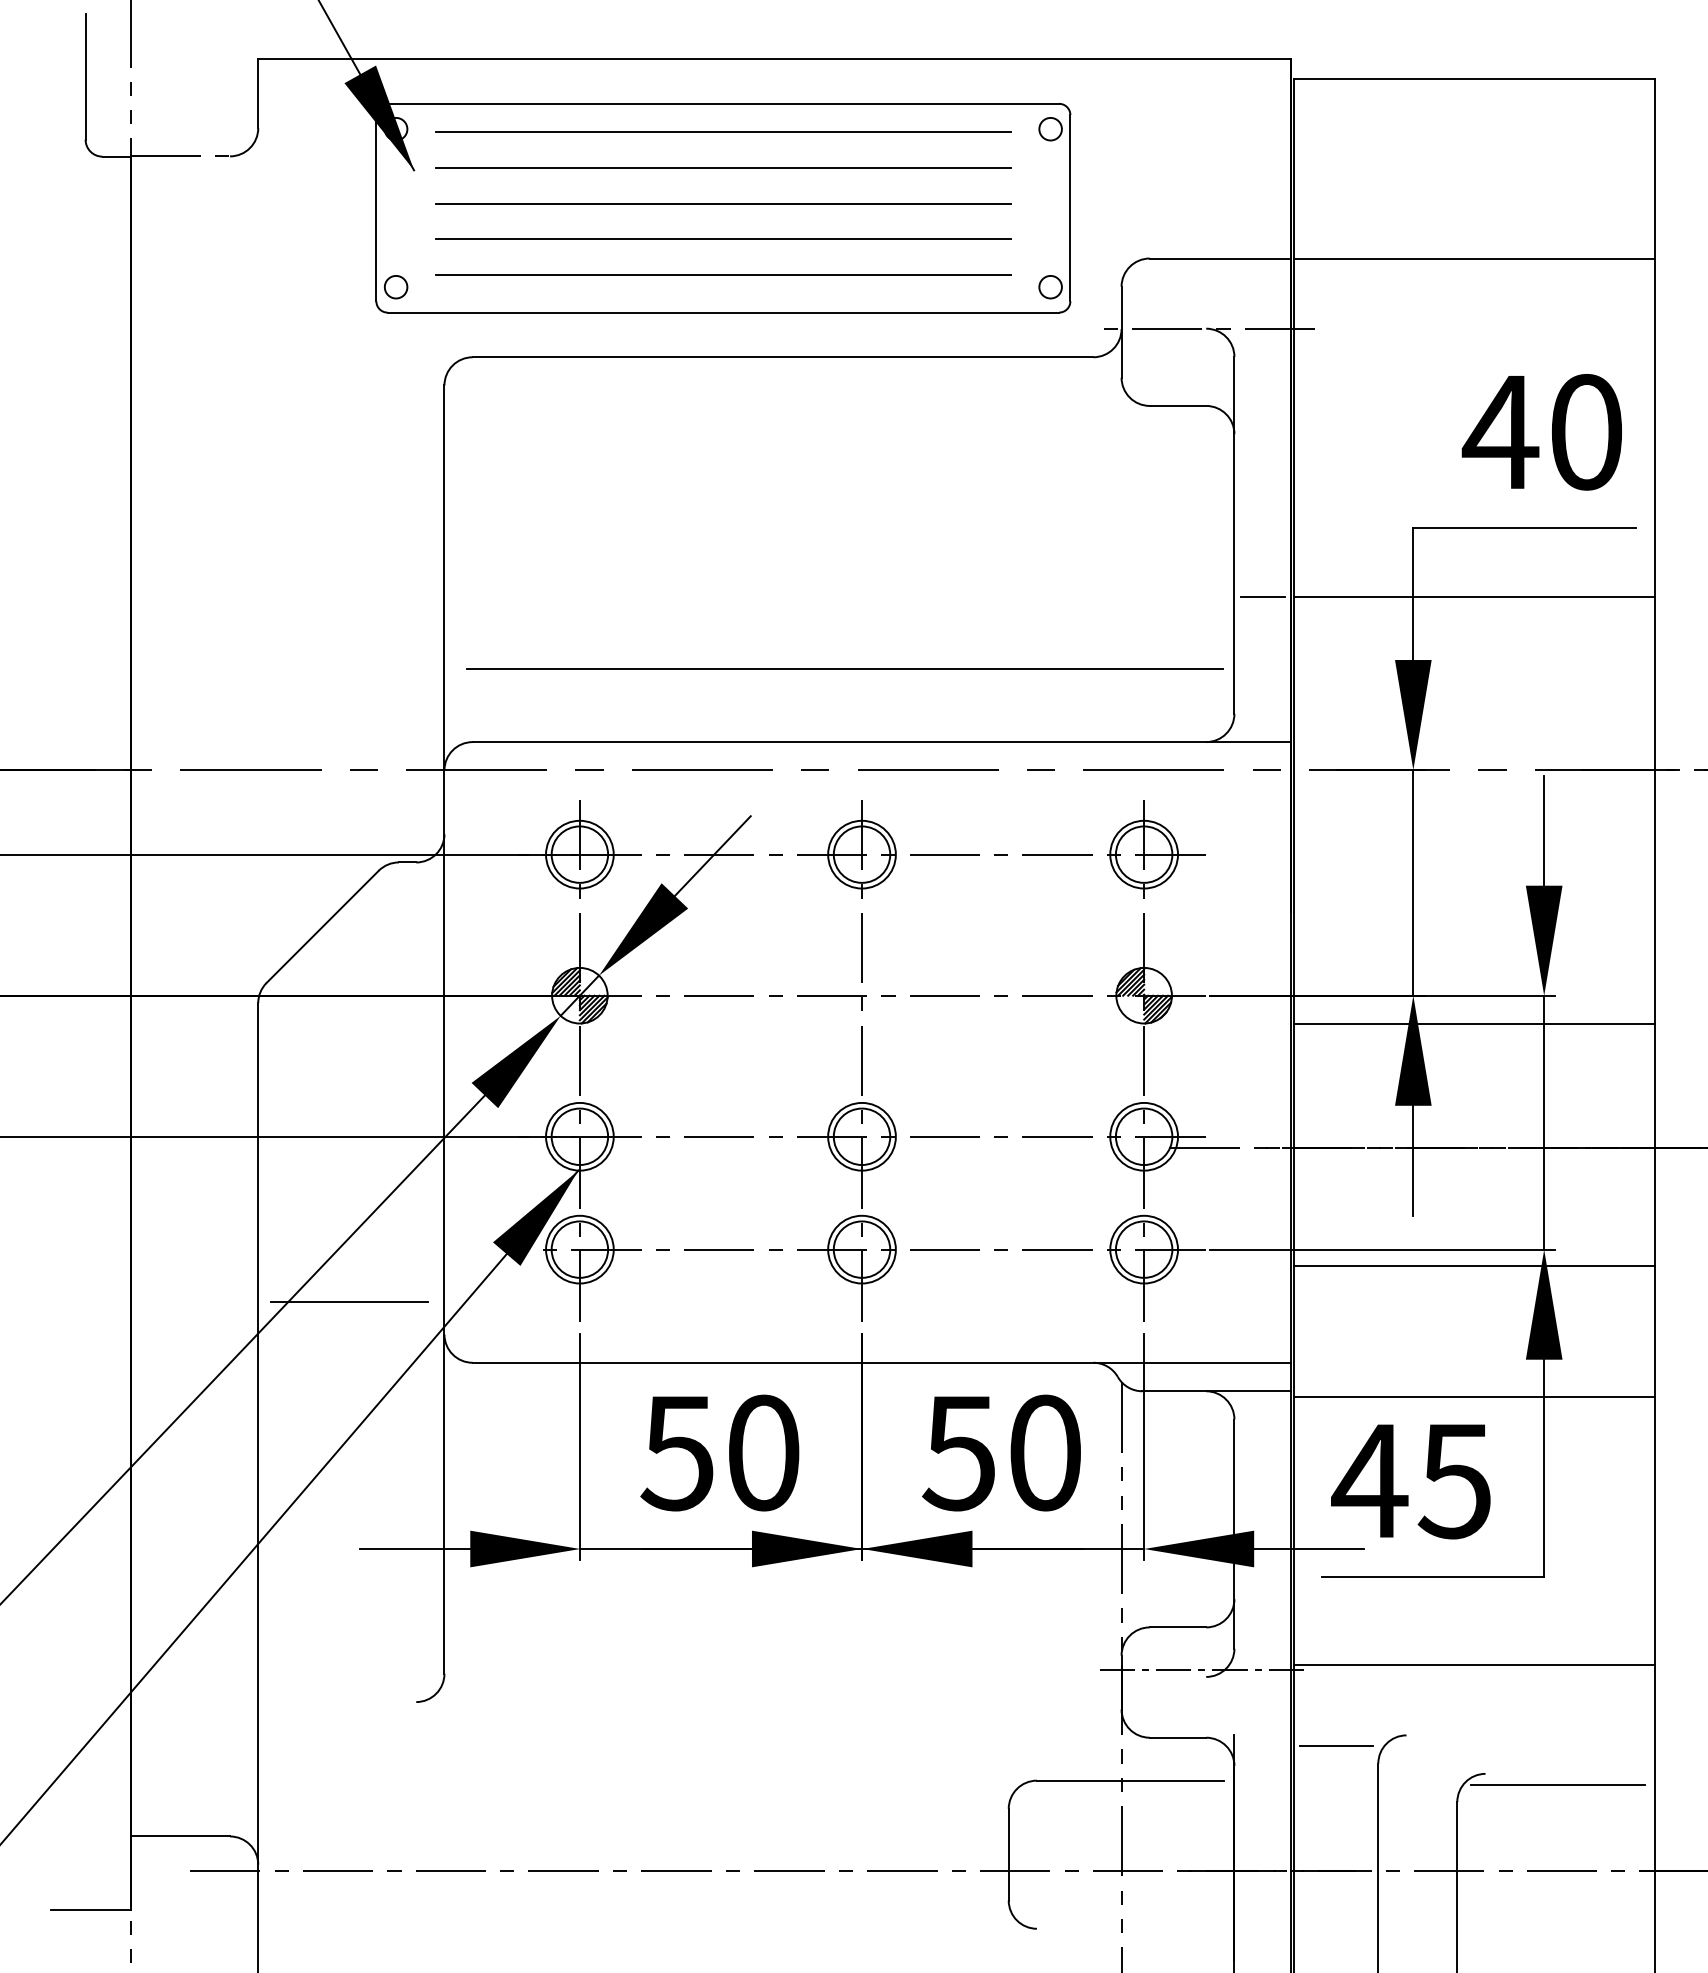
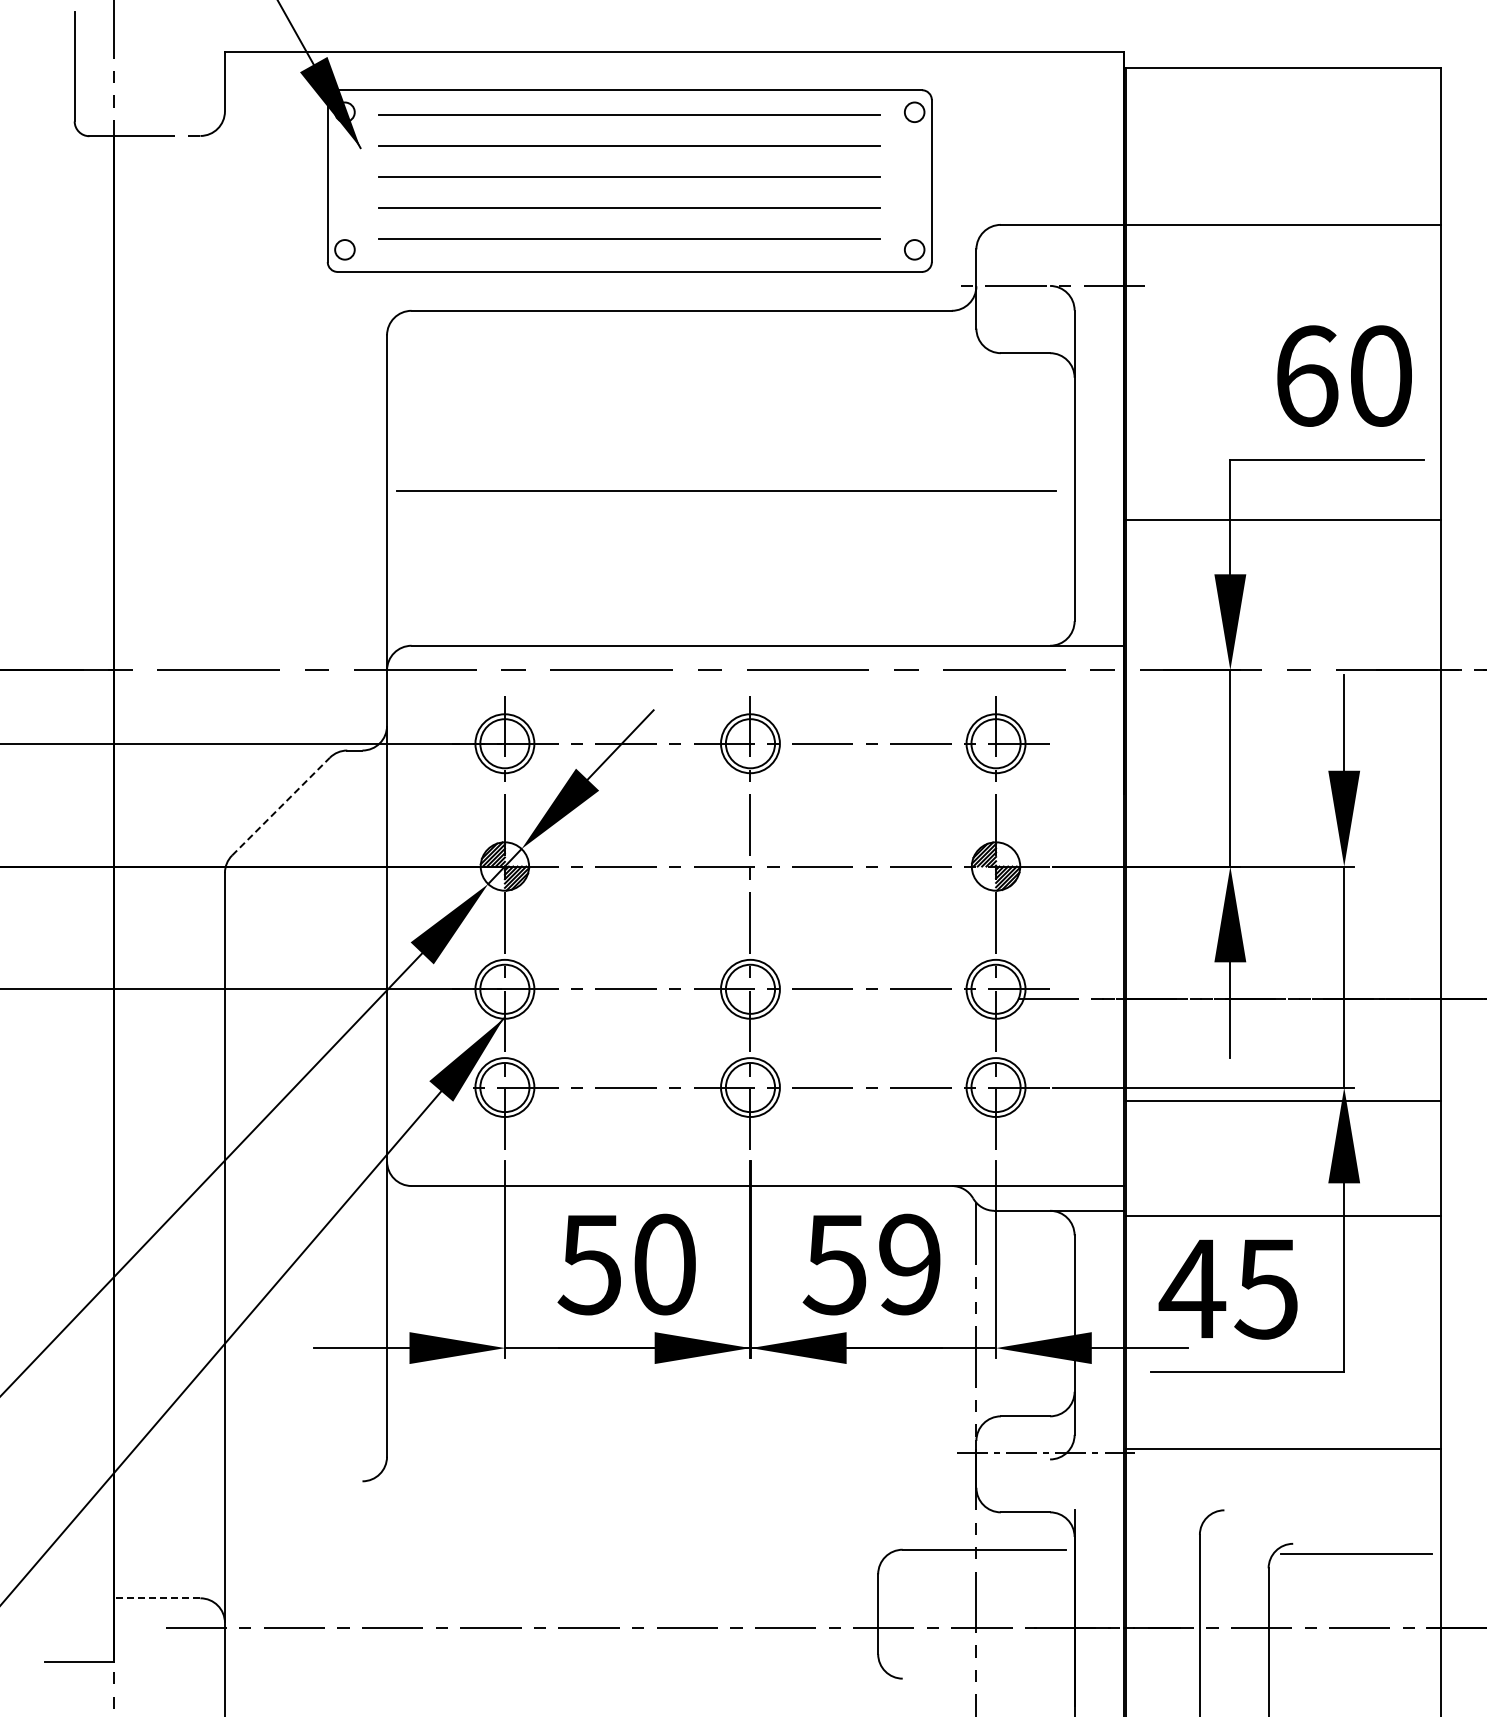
text: (1499, 431) -> (1305, 375), 40 -> 60
line: (1263, 597) -> (1099, 519), removed
line: (844, 668) -> (726, 490), moved
line: (323, 926) -> (281, 806), solid -> dashed
line: (1474, 1023) -> (1283, 890), removed
line: (349, 1302) -> (304, 1133), removed
text: (1044, 1452) -> (909, 1264), 50 -> 59
line: (1335, 1745) -> (1162, 1519), removed
line: (179, 1836) -> (156, 1598), solid -> dashed

